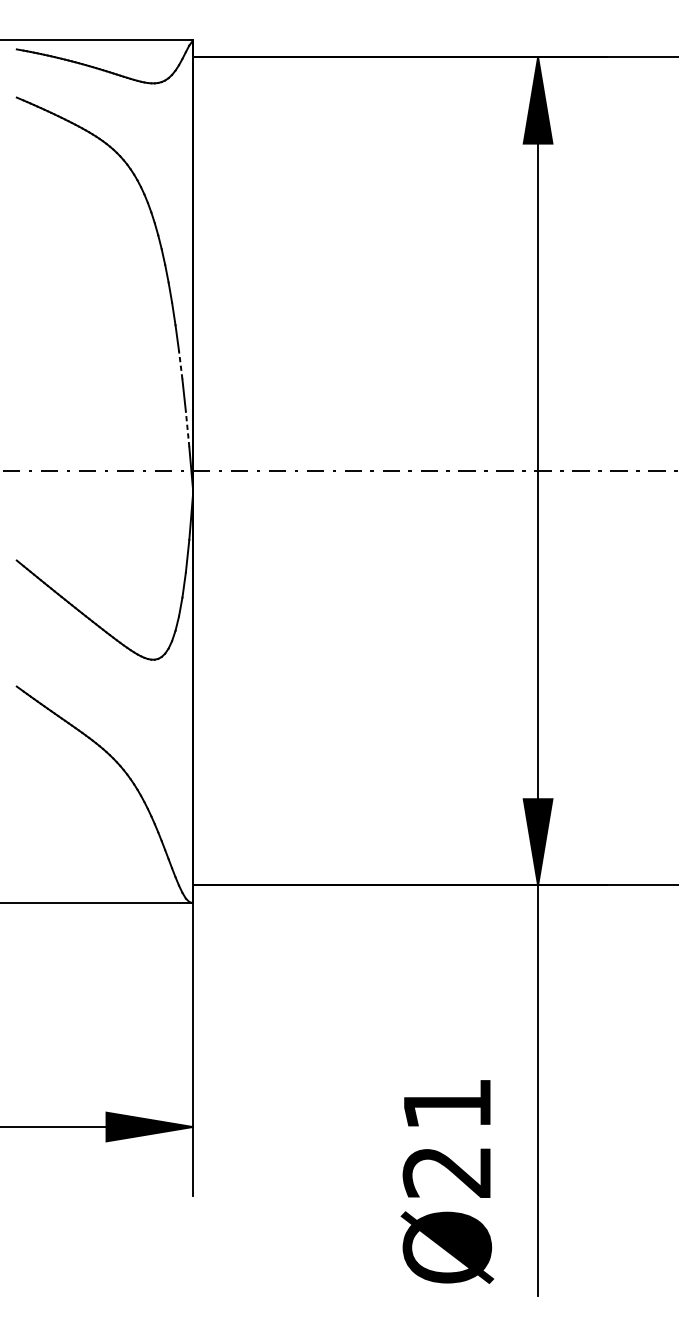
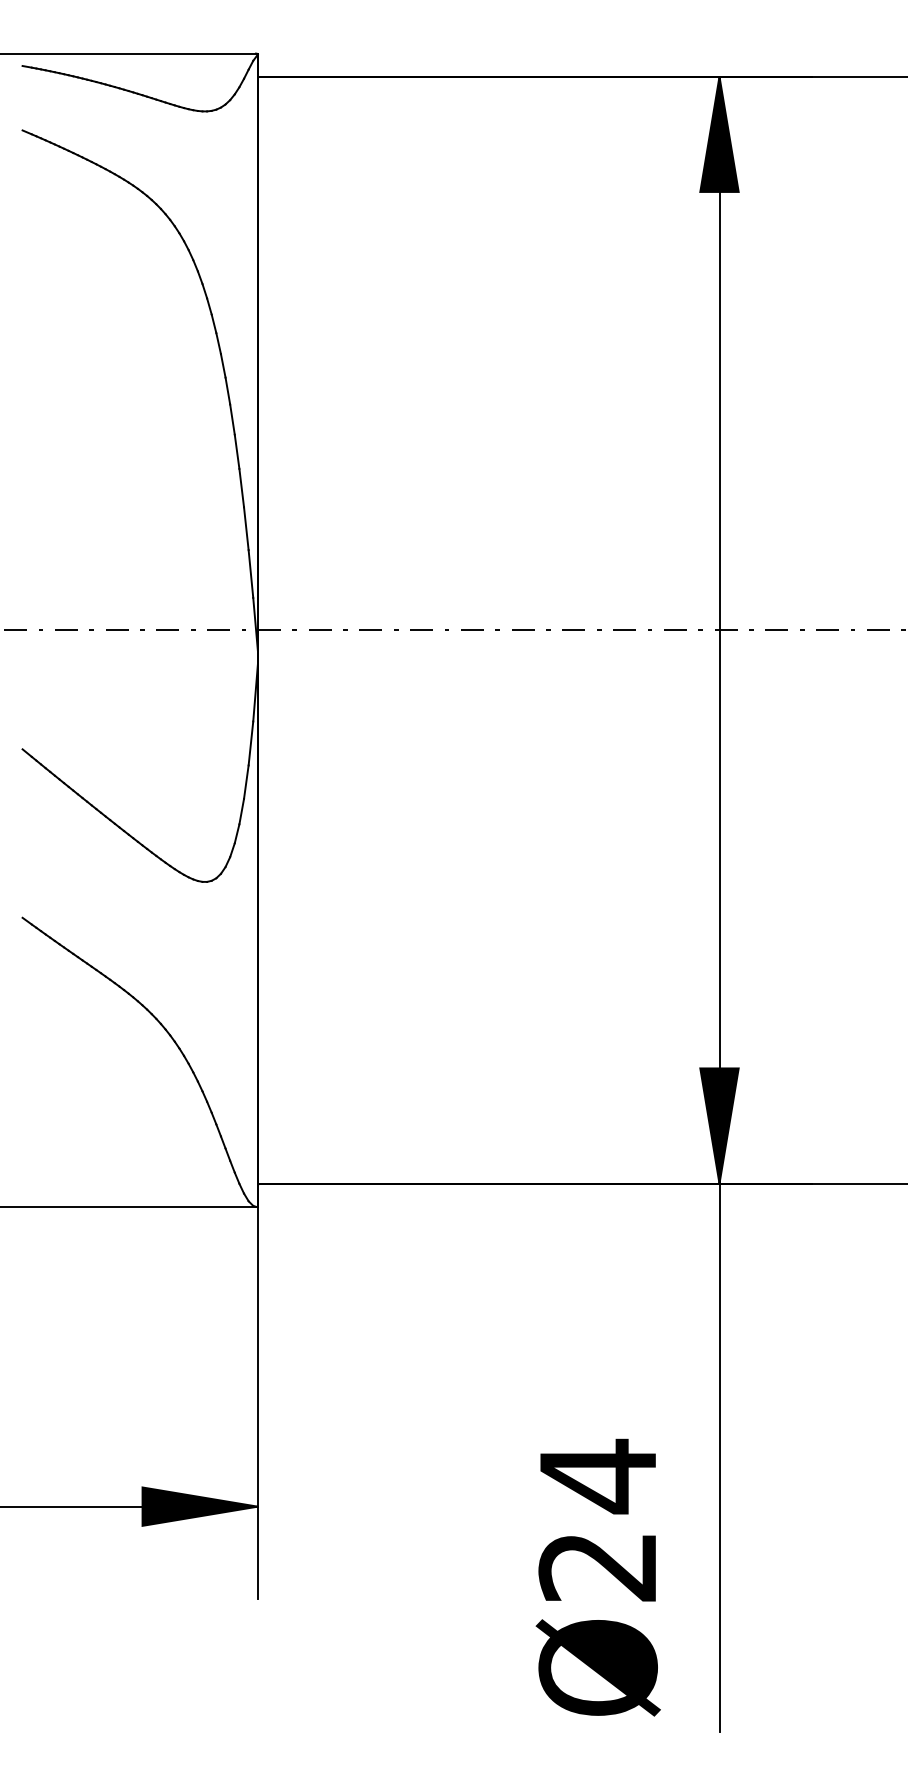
line: (180, 364) -> (241, 487), dashed -> solid
line: (187, 429) -> (250, 574), dashed -> solid
text: (446, 1104) -> (597, 1476), Ø21 -> Ø24

